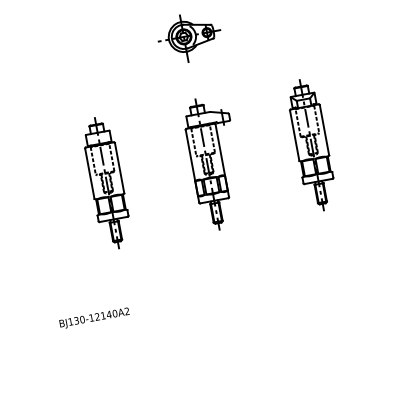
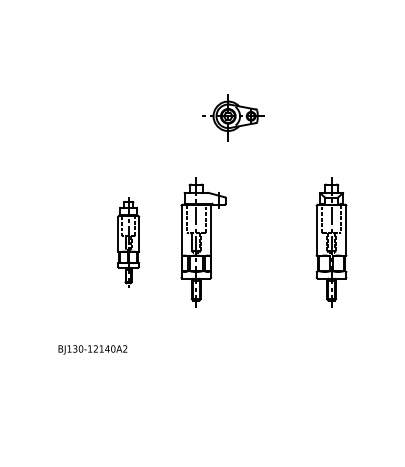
part: (214, 163) -> (203, 242), moved
part: (106, 183) -> (128, 242), size x0.7
text: (94, 318) -> (92, 349), moved

